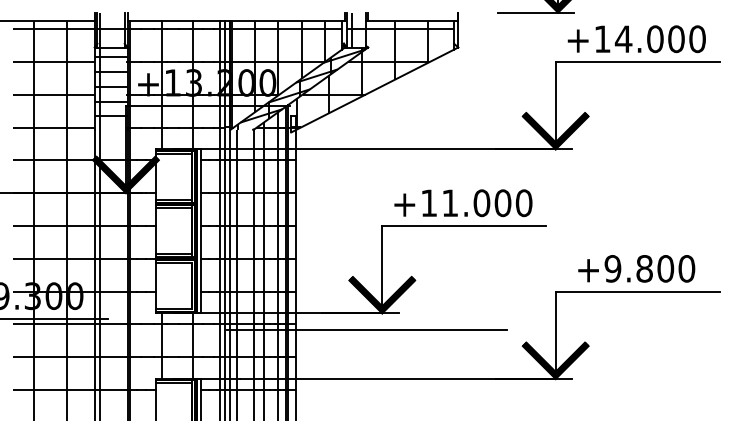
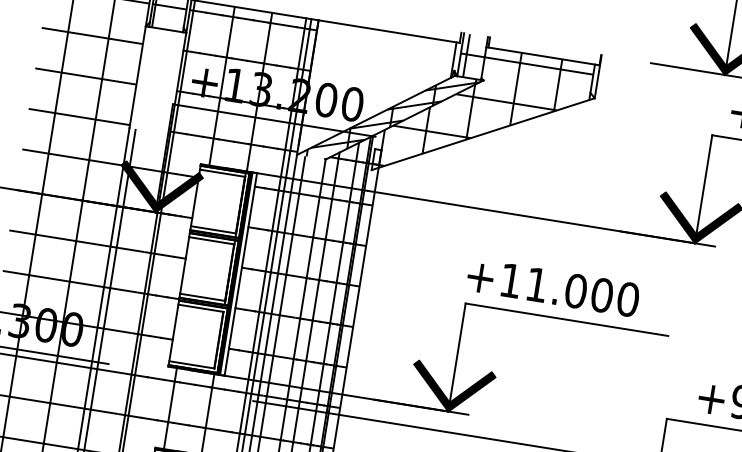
hatch: (286, 74) -> (377, 97), removed
hatch: (110, 88) -> (157, 80), removed
text: (463, 203) -> (553, 287), moved

